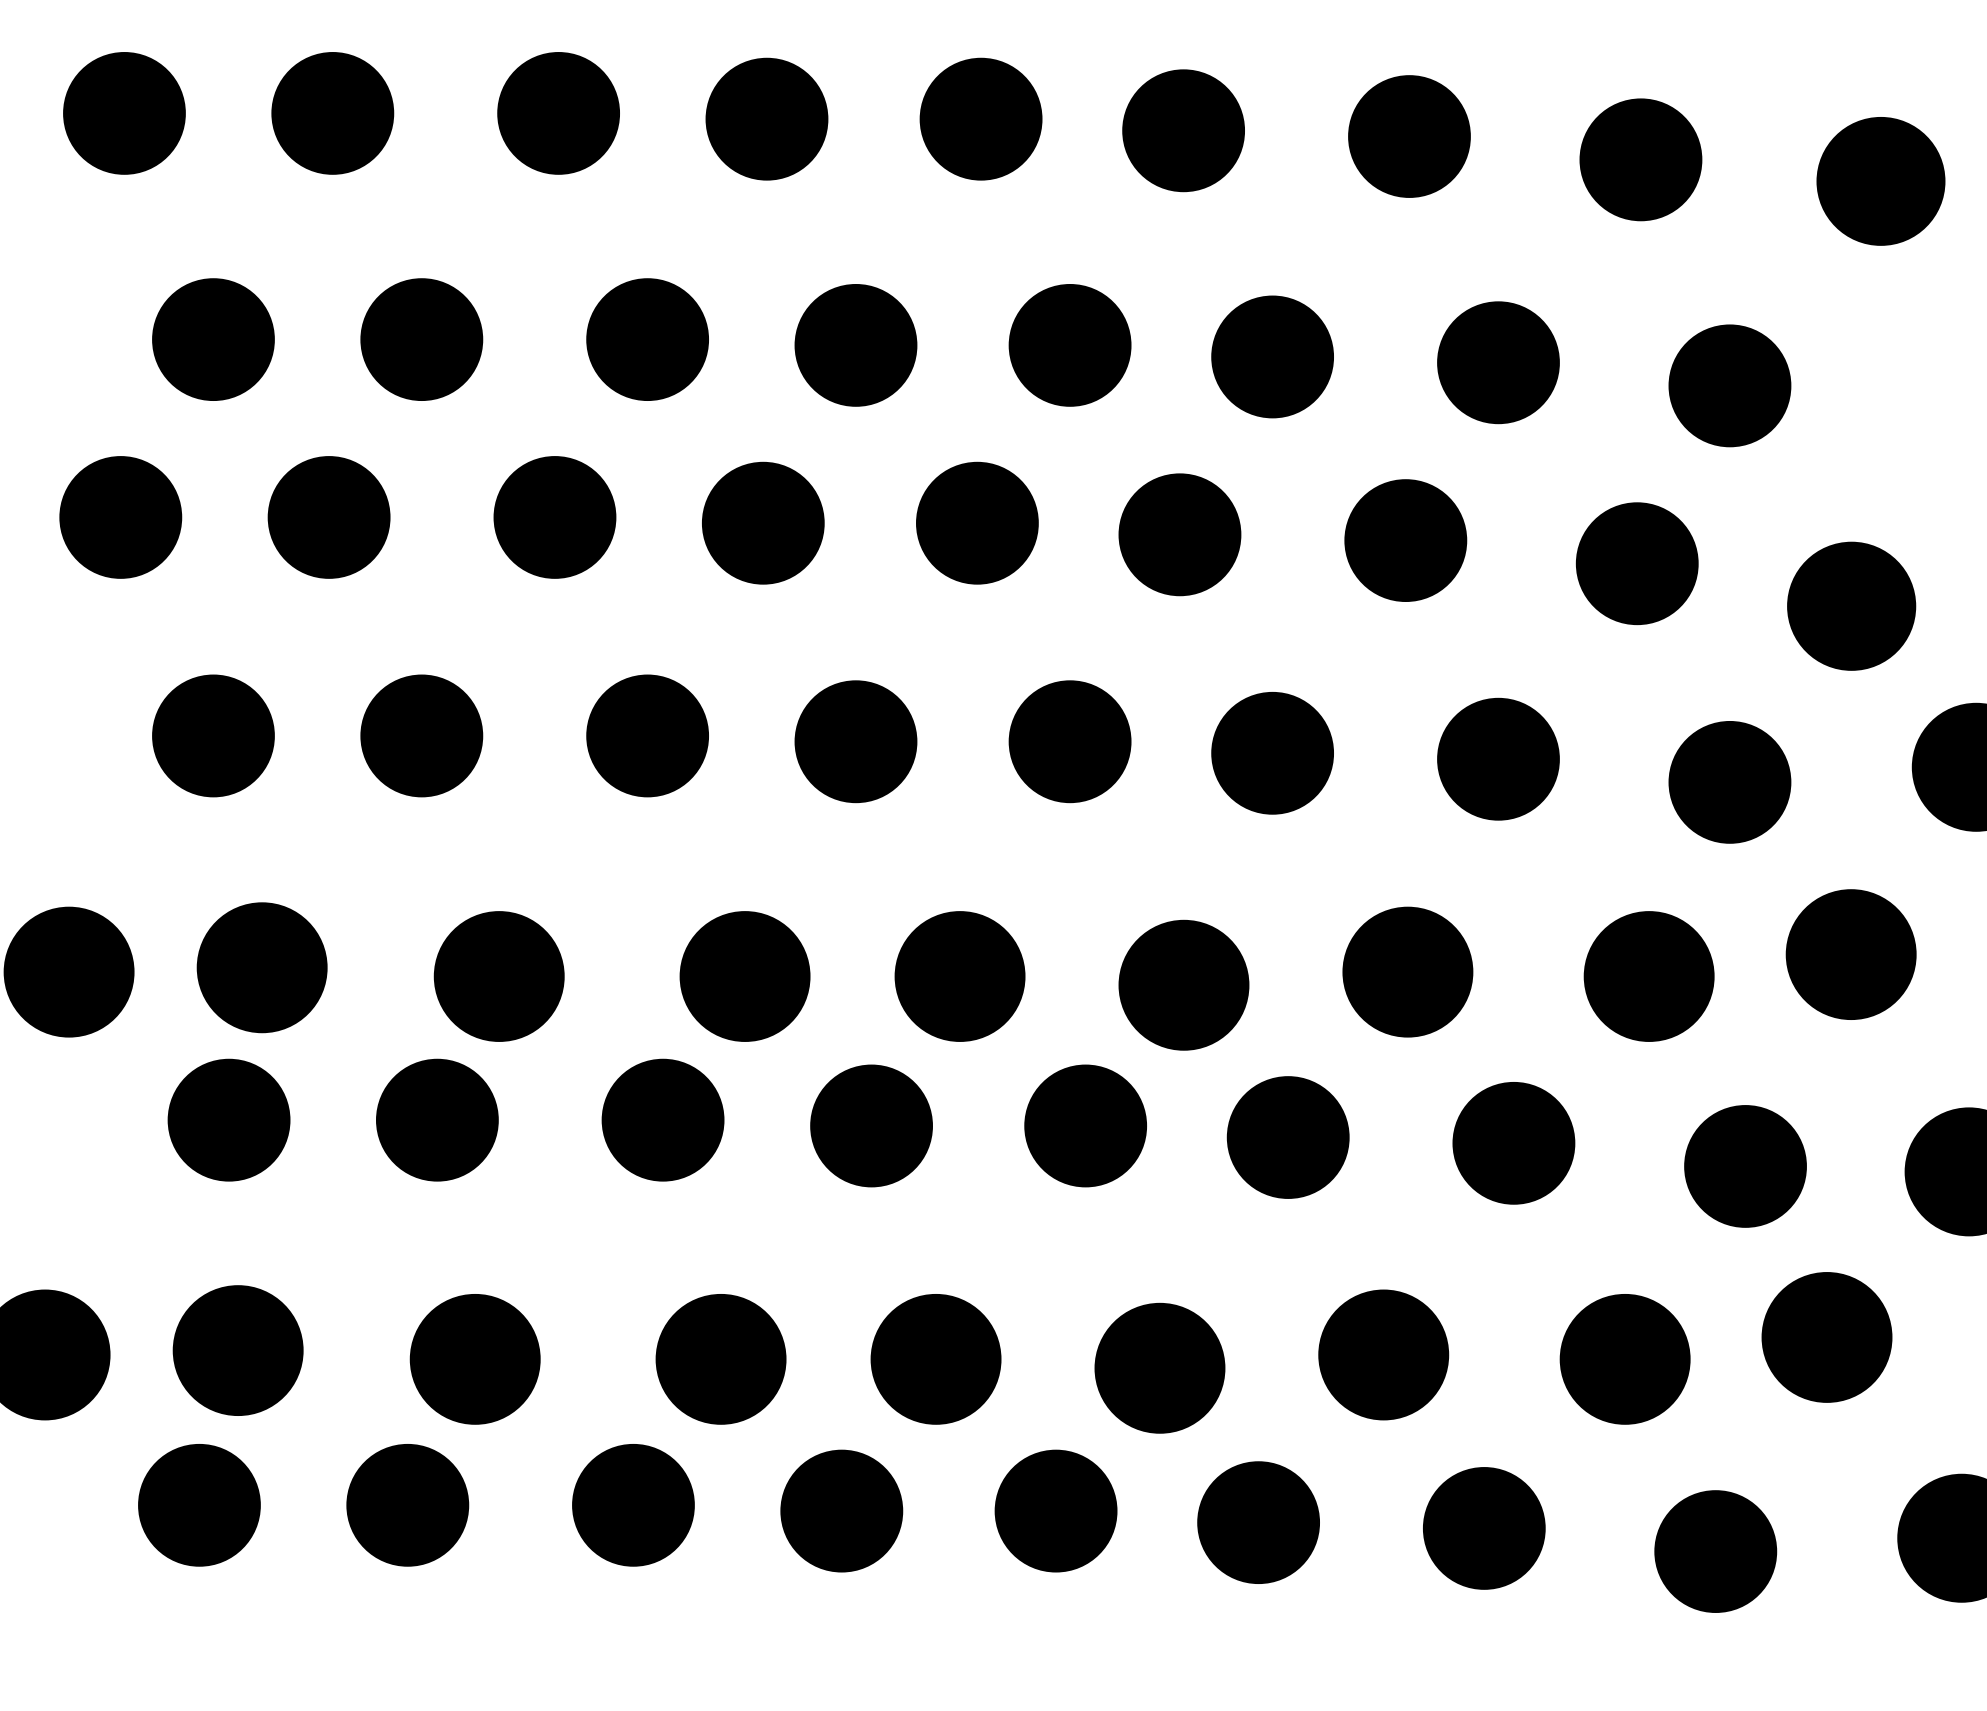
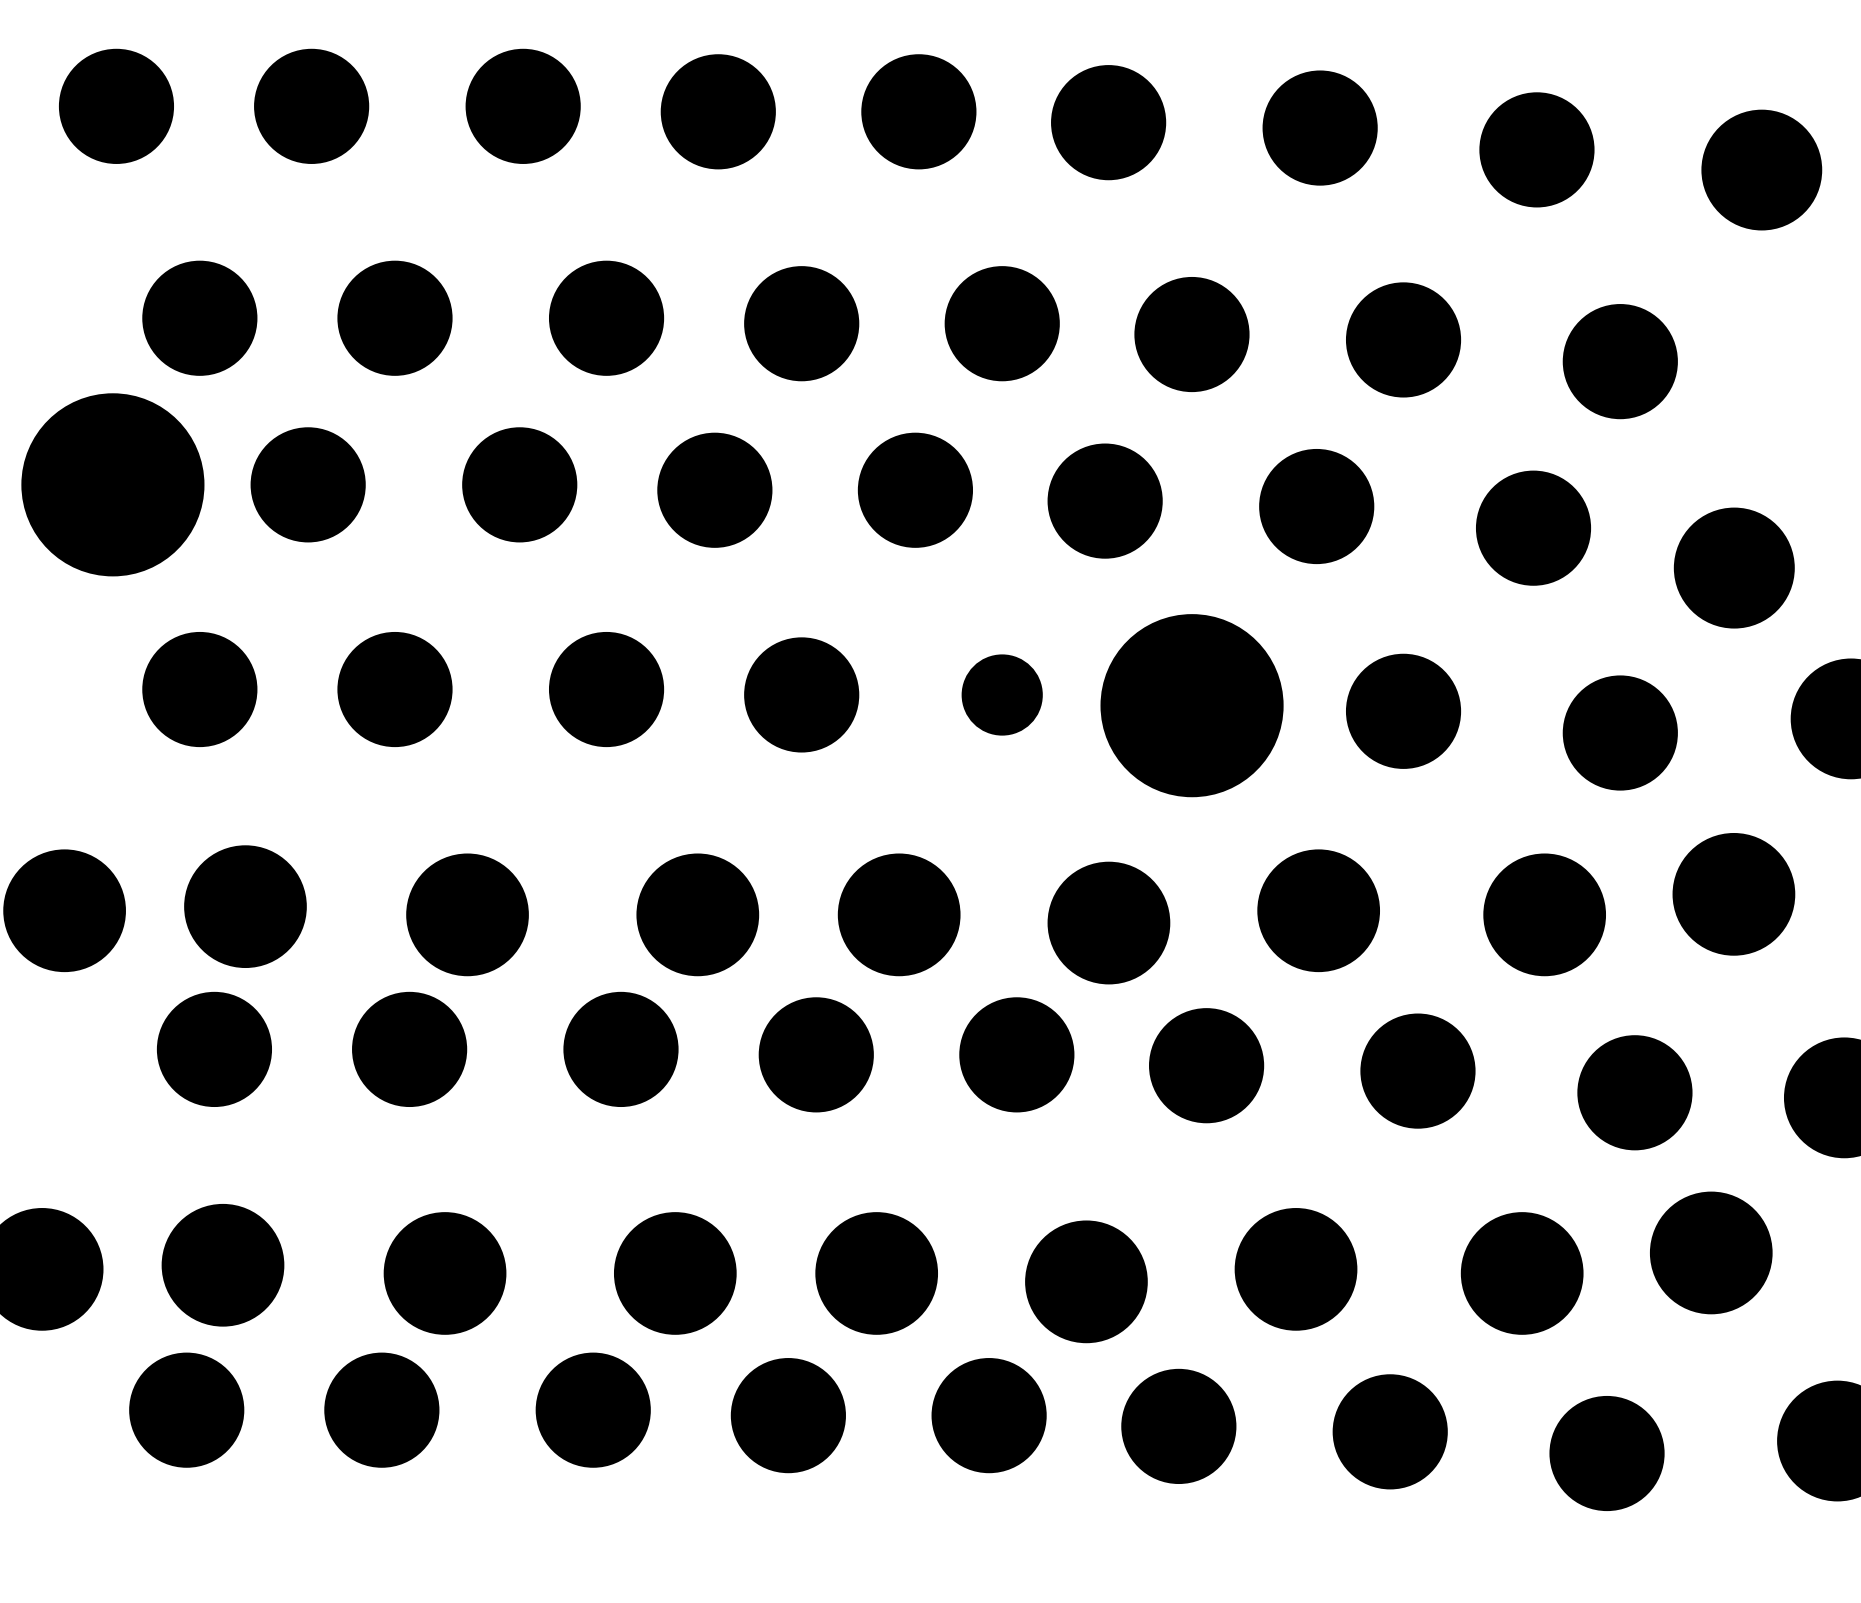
part: (120, 517) -> (112, 484), size x1.6
part: (1069, 741) -> (1001, 694), size x0.7
part: (1272, 753) -> (1191, 705), size x1.6

